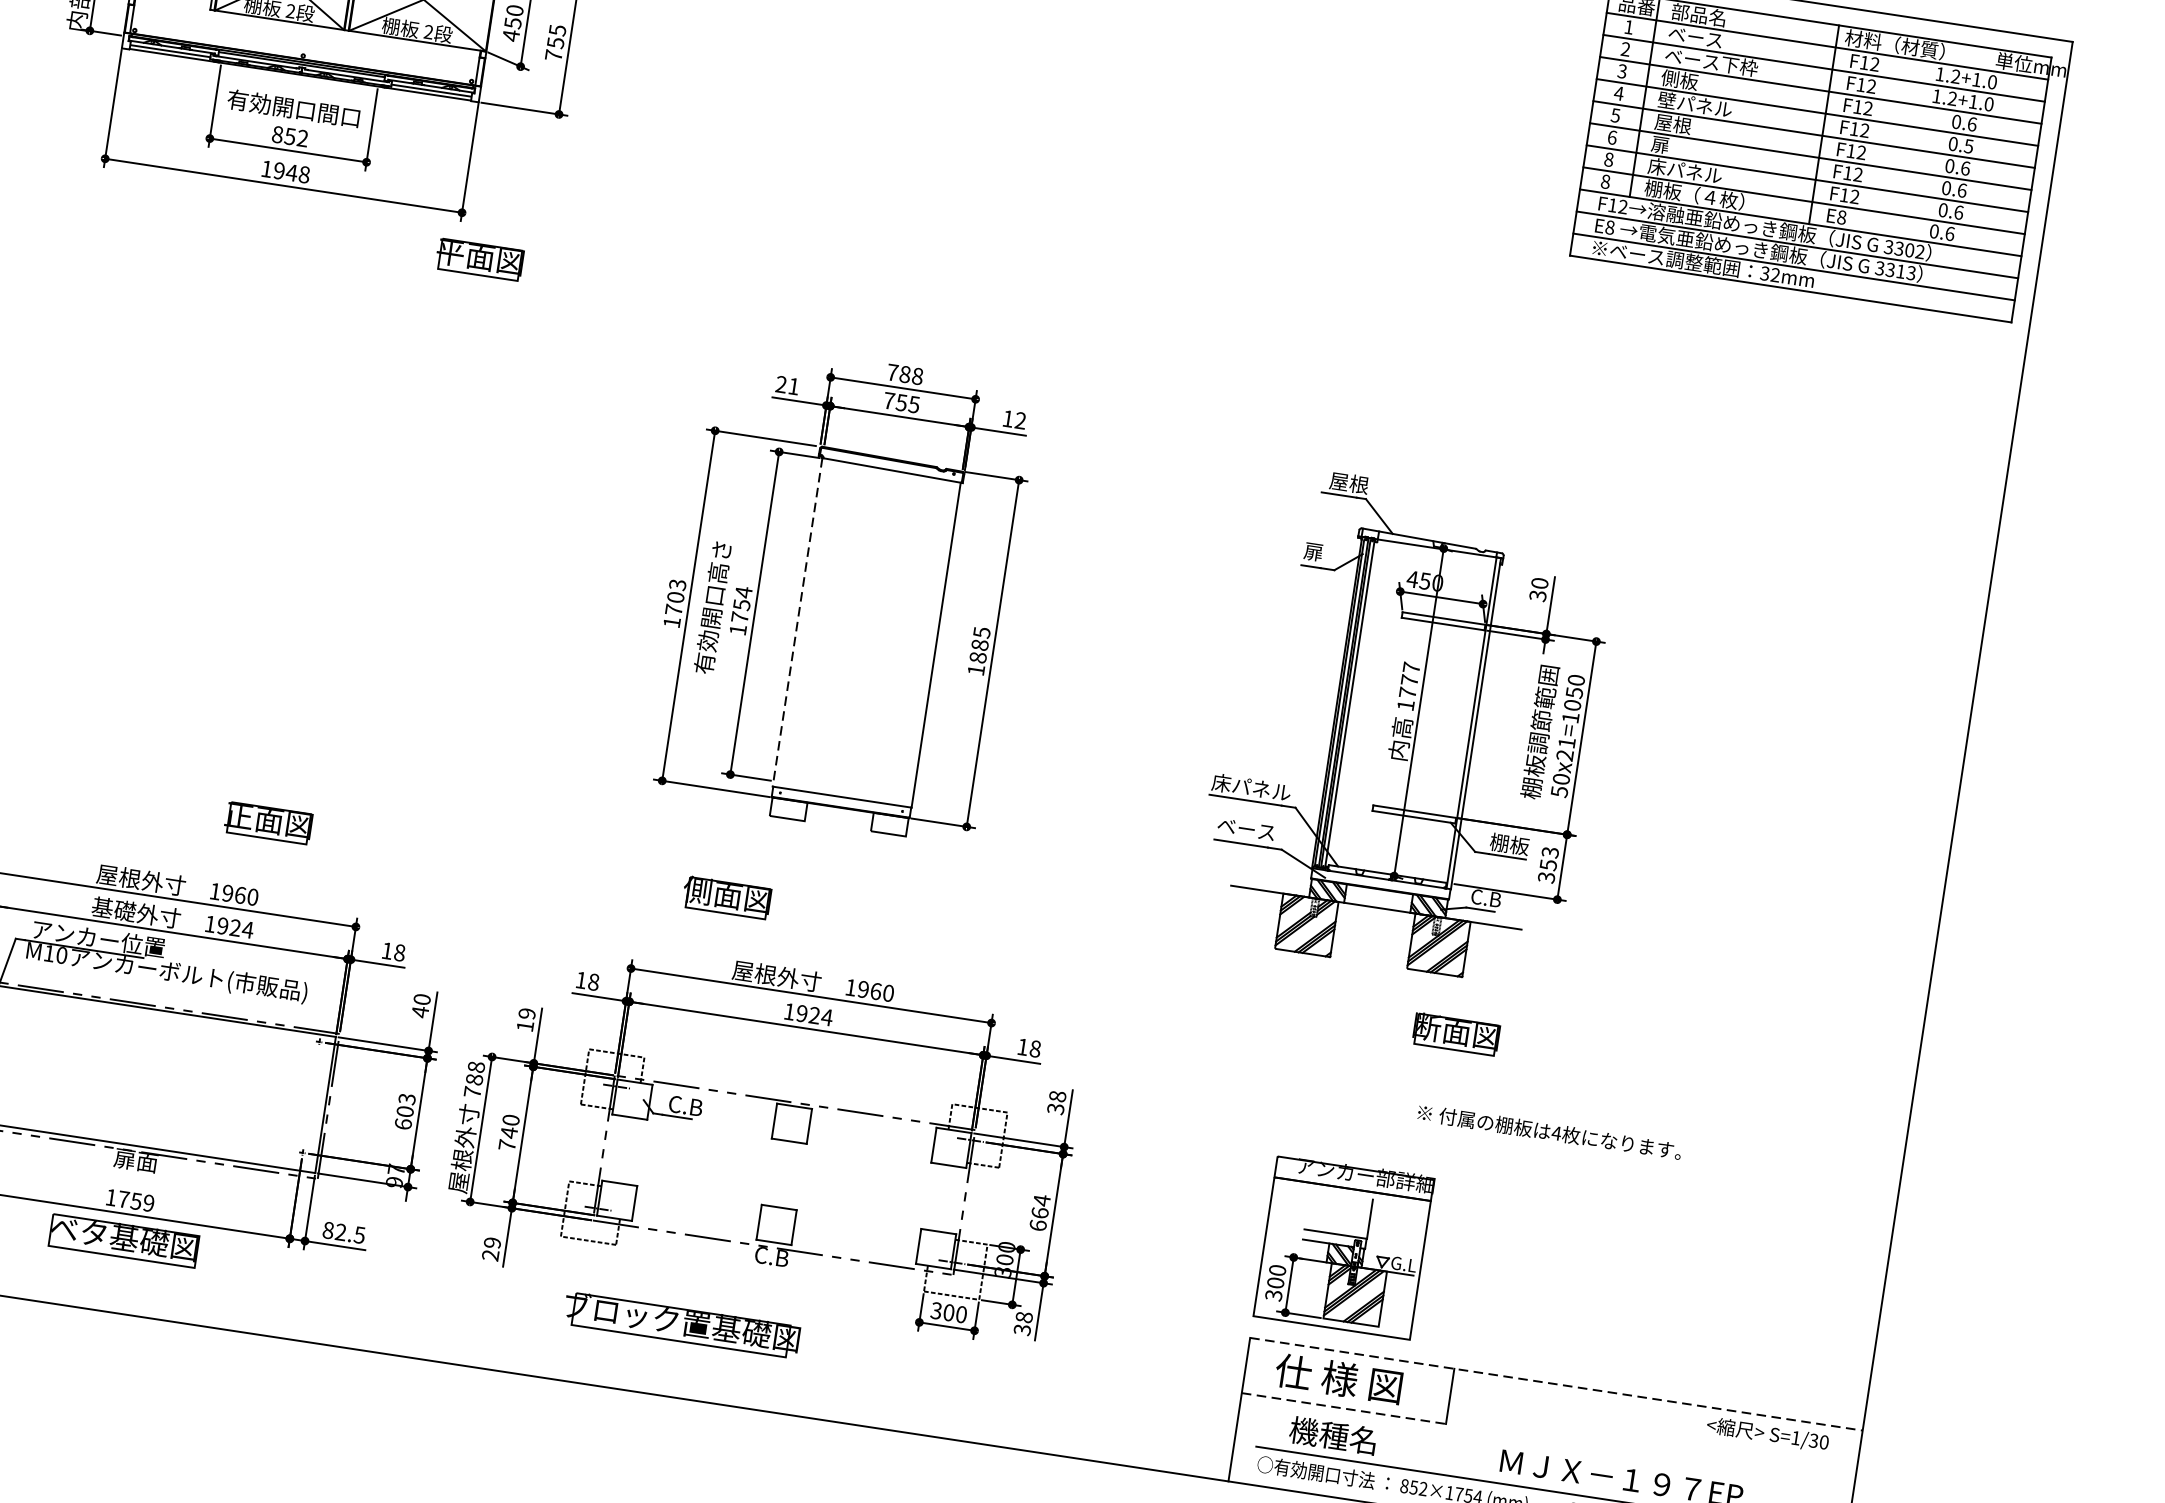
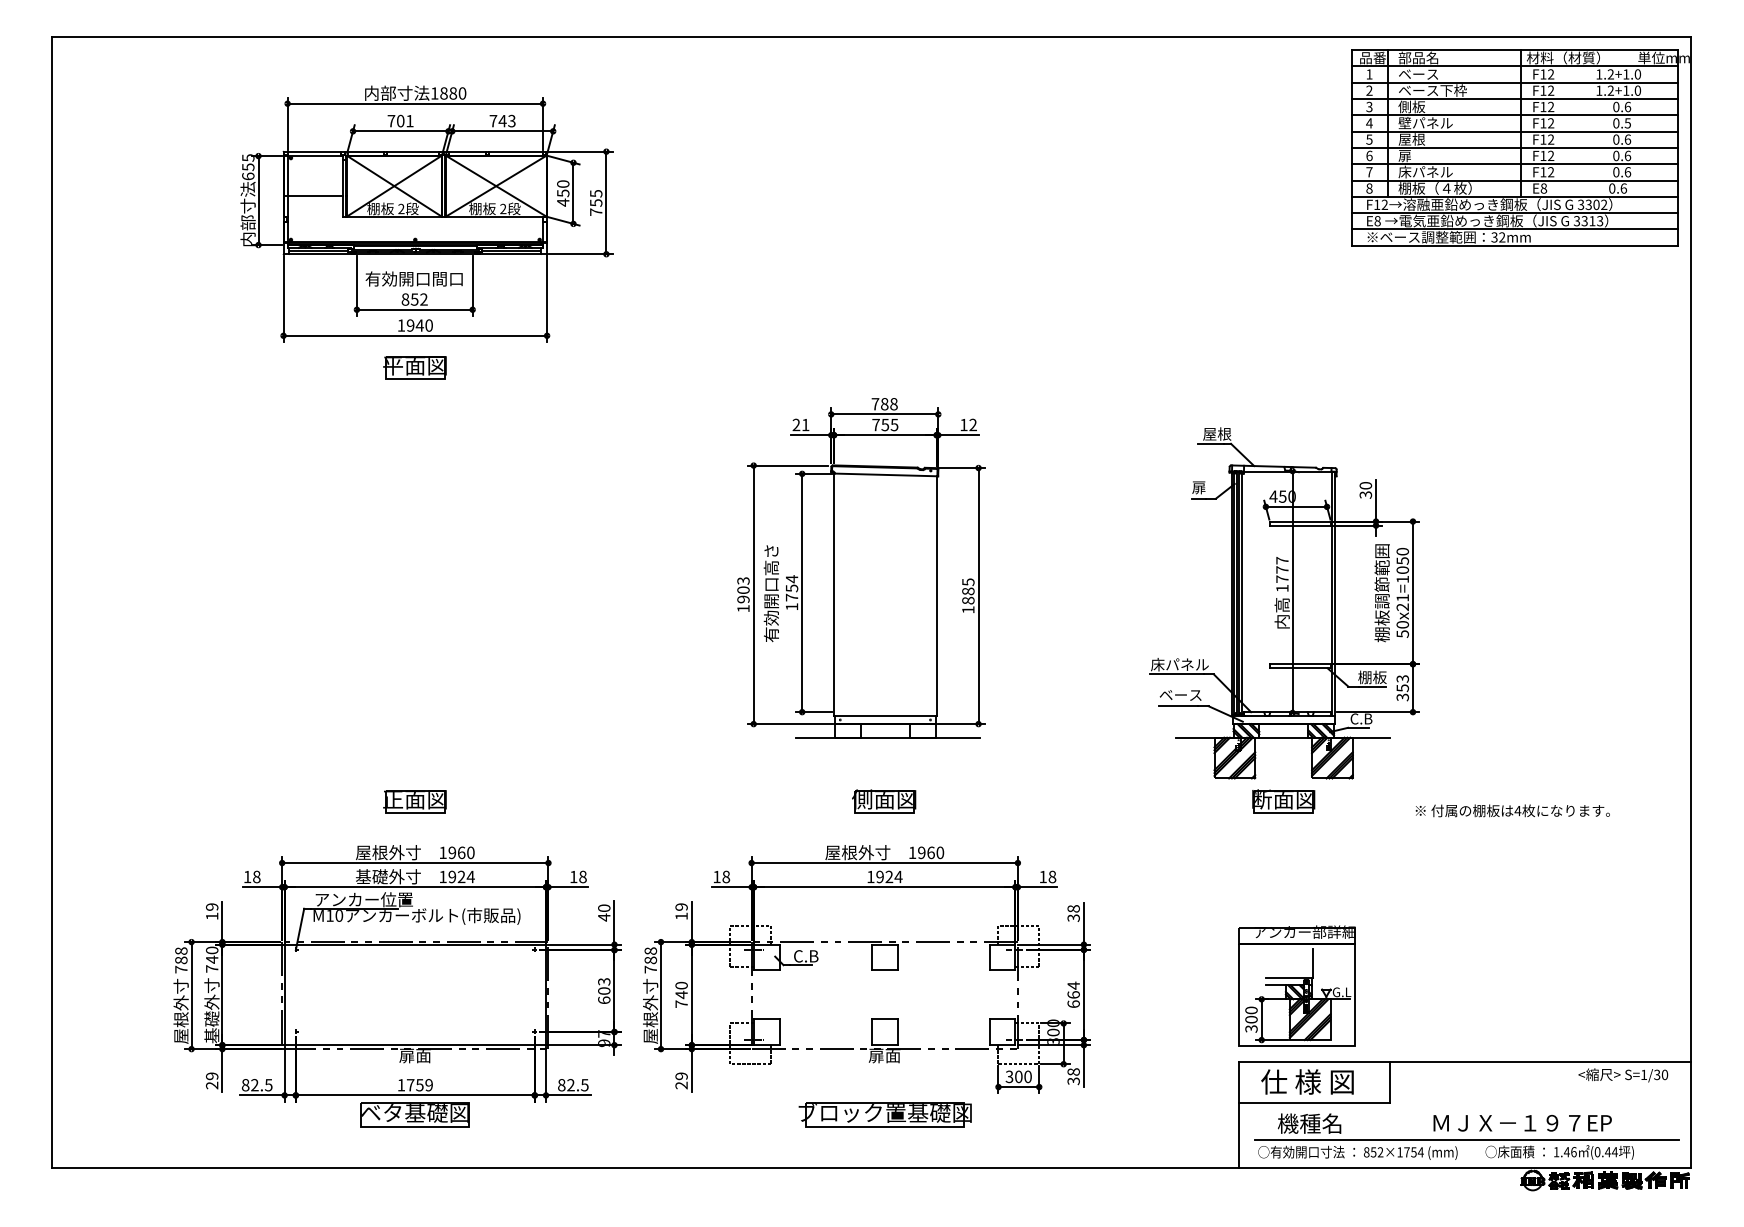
text: (1609, 160) -> (1369, 172), 8 -> 7
text: (303, 174) -> (428, 325), 1948 -> 1940
part: (479, 259) -> (414, 367), moved
text: (673, 610) -> (743, 599), 1703 -> 1903
line: (797, 623) -> (834, 595), dashed -> solid
part: (267, 822) -> (414, 801), moved
line: (840, 826) -> (887, 737), added
part: (727, 897) -> (884, 801), moved
part: (1456, 1034) -> (1283, 801), moved
text: (1549, 1131) -> (1512, 810), moved
text: (771, 1256) -> (884, 1055), C.B -> 扉面
part: (680, 1324) -> (884, 1114), moved
line: (1556, 1384) -> (1465, 1062), dashed -> solid
line: (1344, 1408) -> (1314, 1102), dashed -> solid

